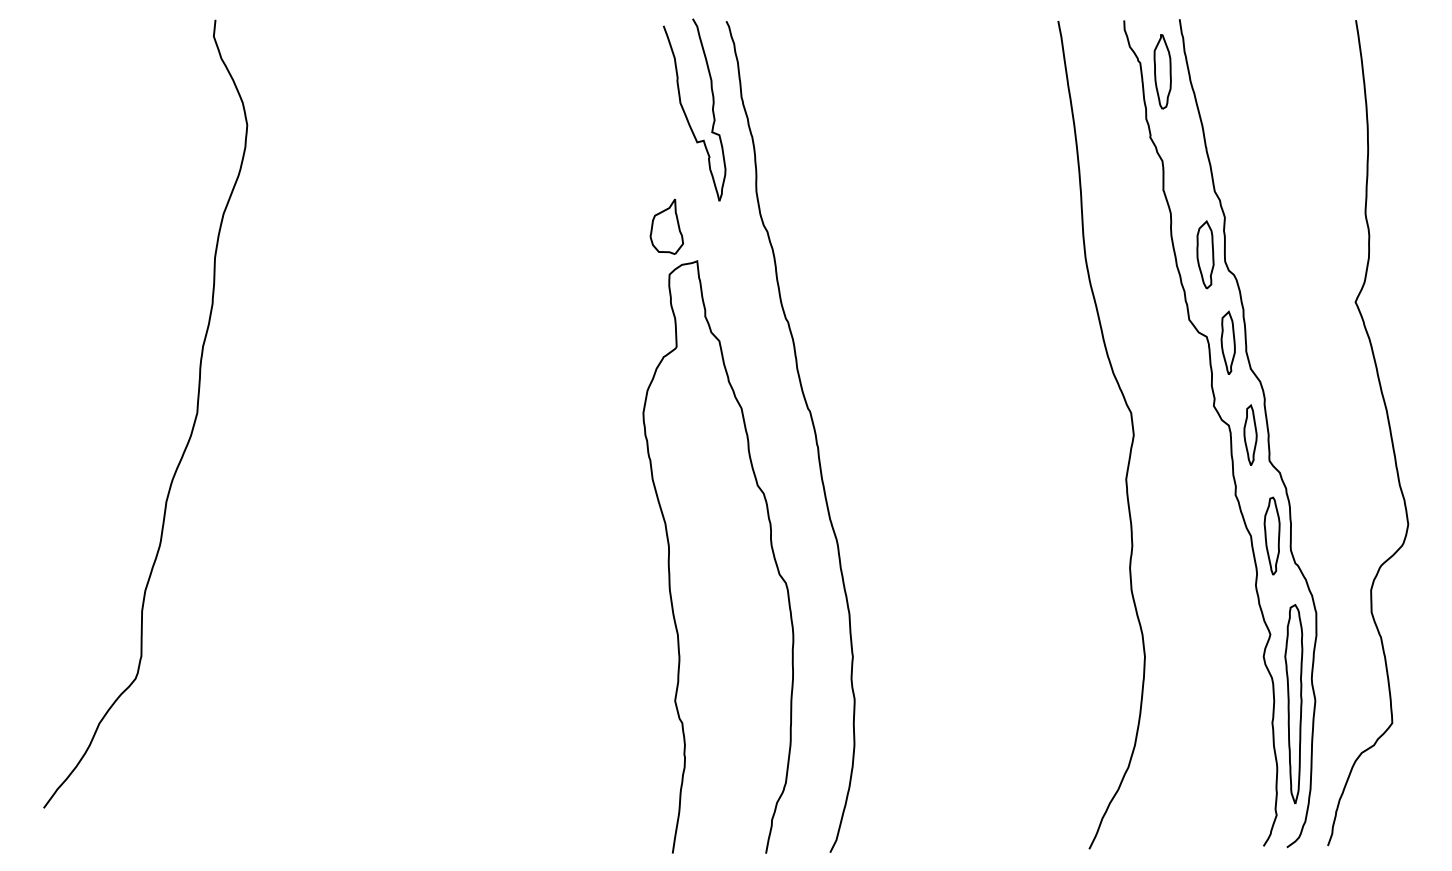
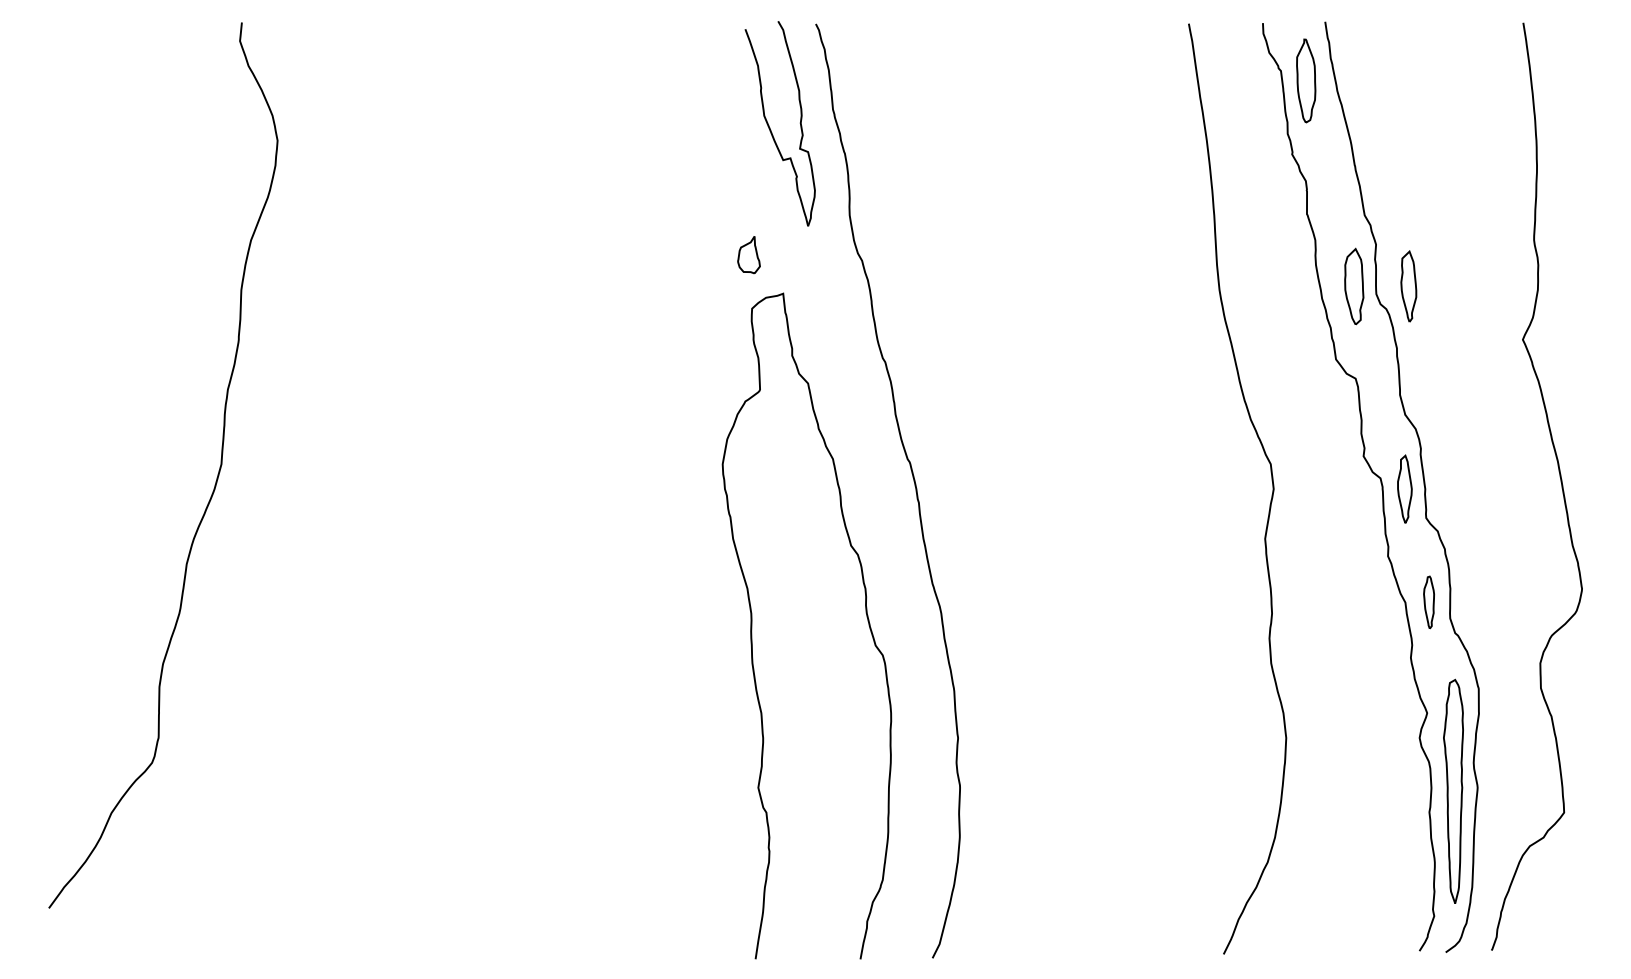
part: (666, 226) -> (748, 254), size x0.6
part: (1227, 342) -> (1408, 286), moved
part: (1271, 536) -> (1428, 602), size x0.6

